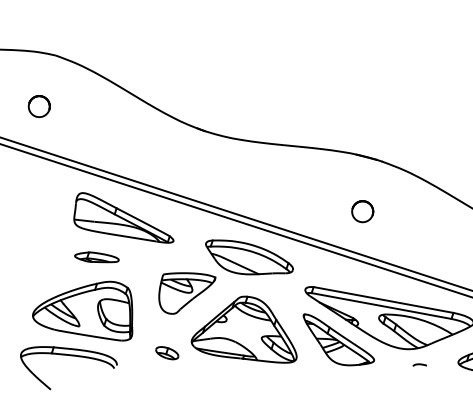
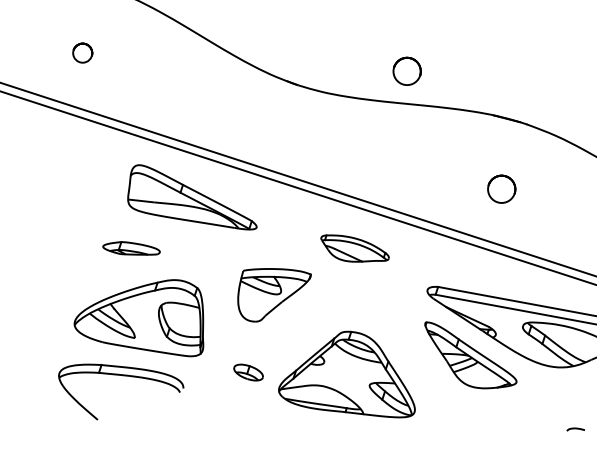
circle: (38, 106) -> (81, 53), size x0.7
circle: (289, 120) -> (406, 71), added
part: (96, 257) -> (131, 248), moved
part: (249, 257) -> (355, 248), size x0.6
part: (243, 329) -> (346, 374), moved
curve: (419, 364) -> (575, 428), moved

